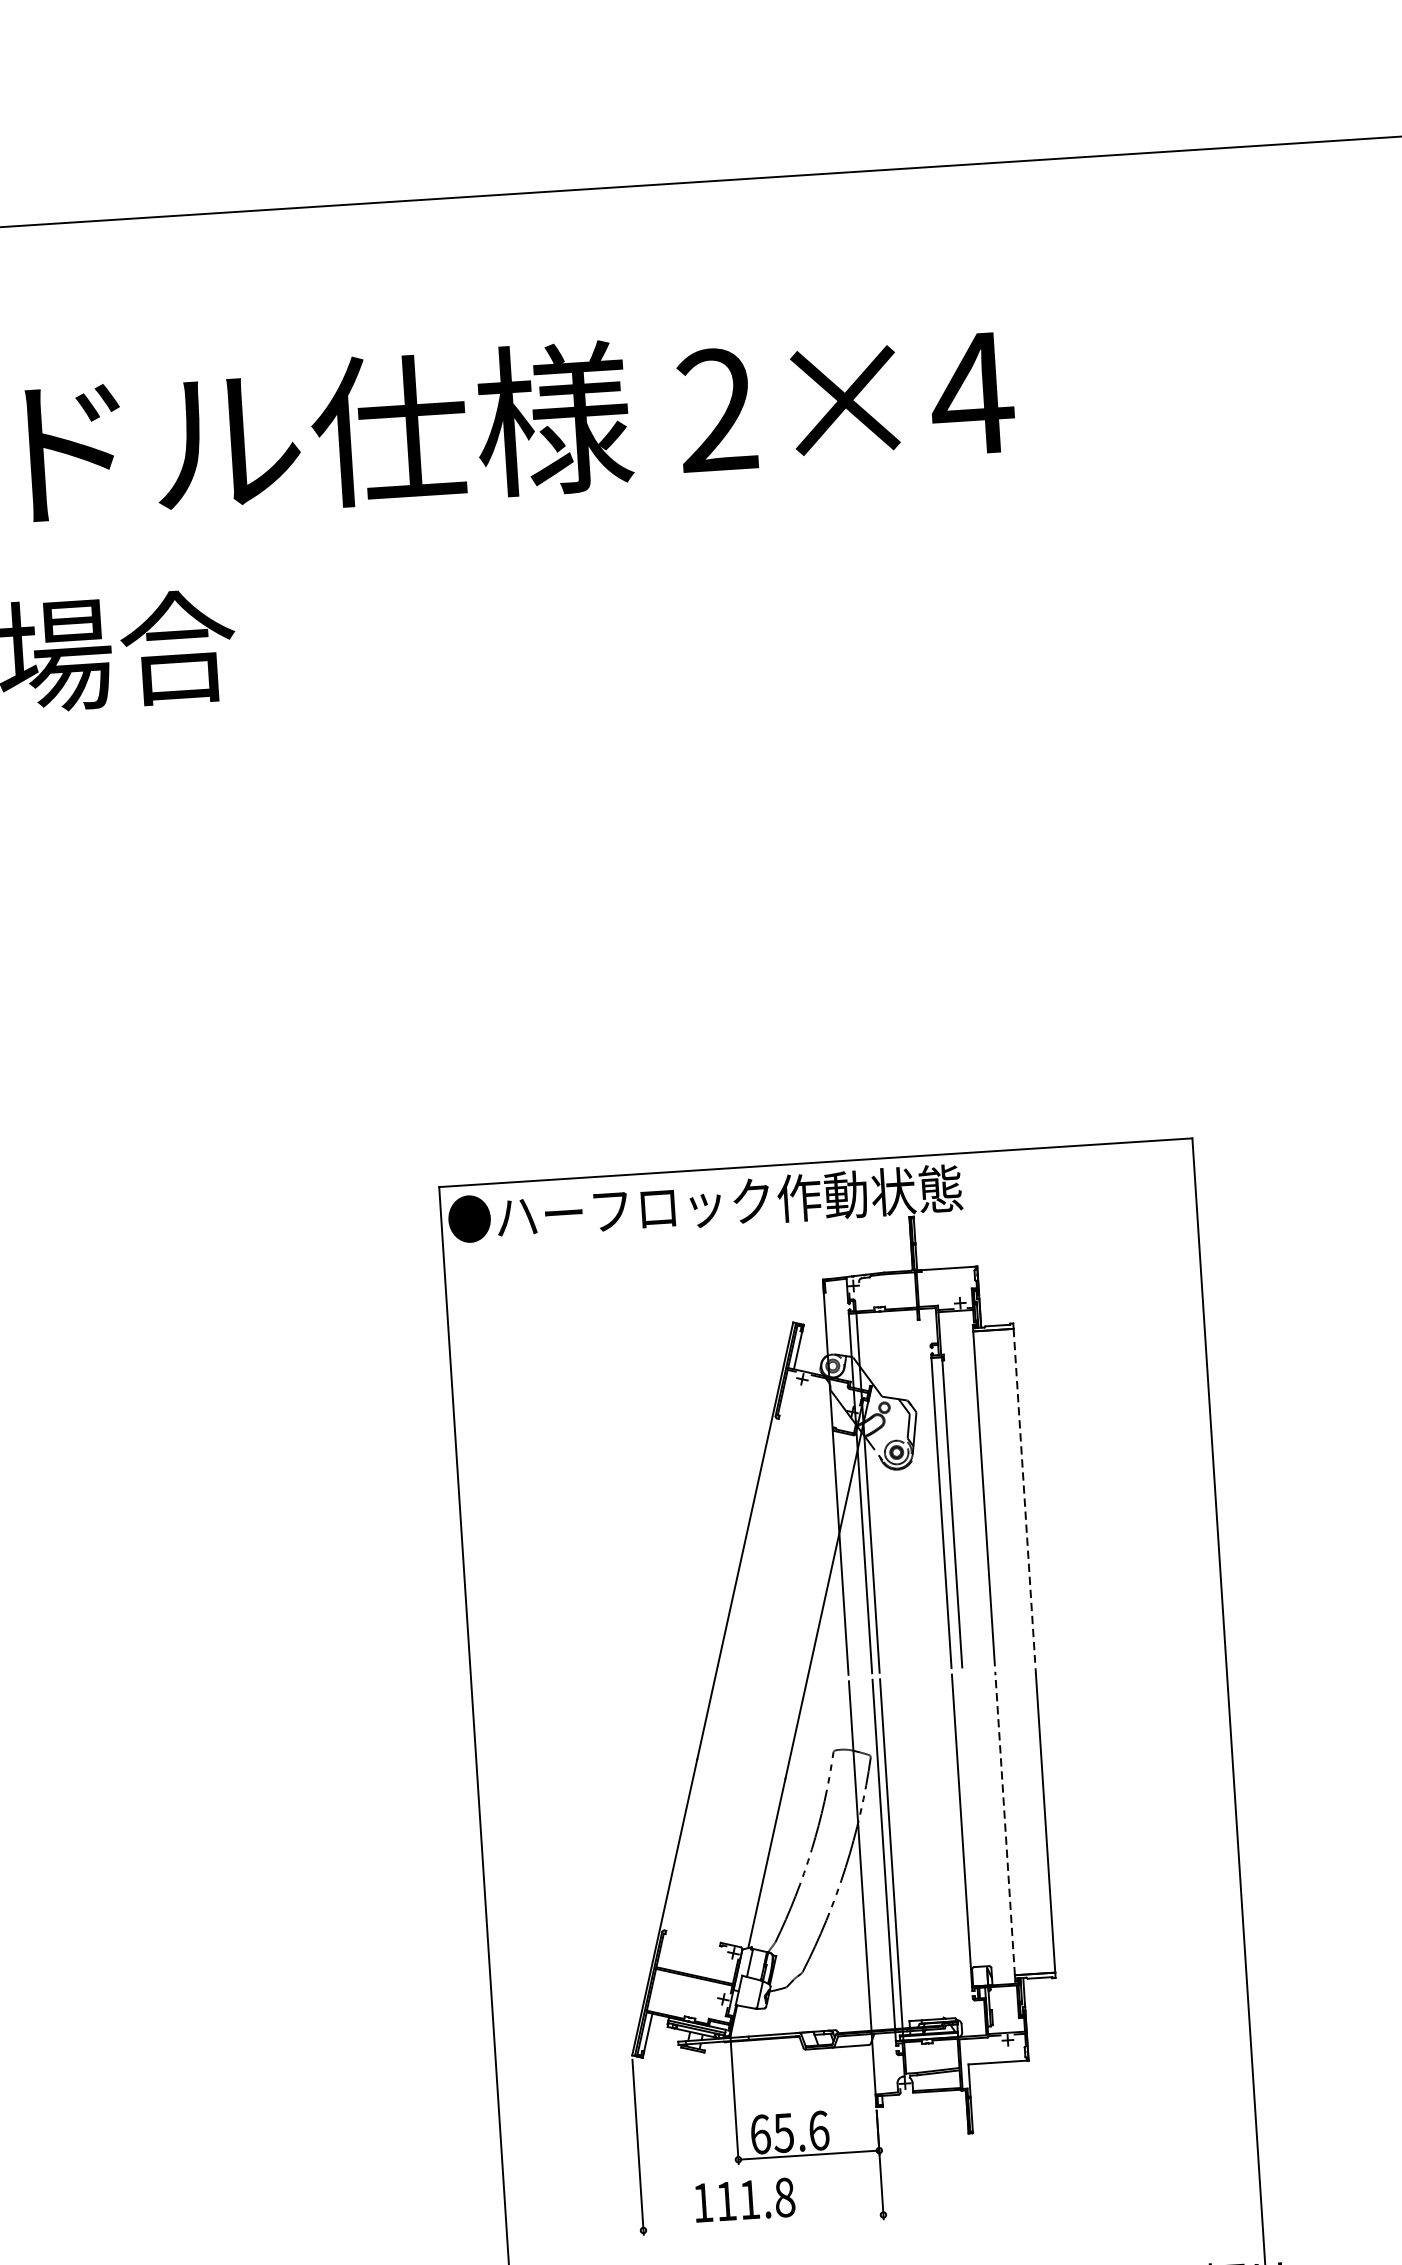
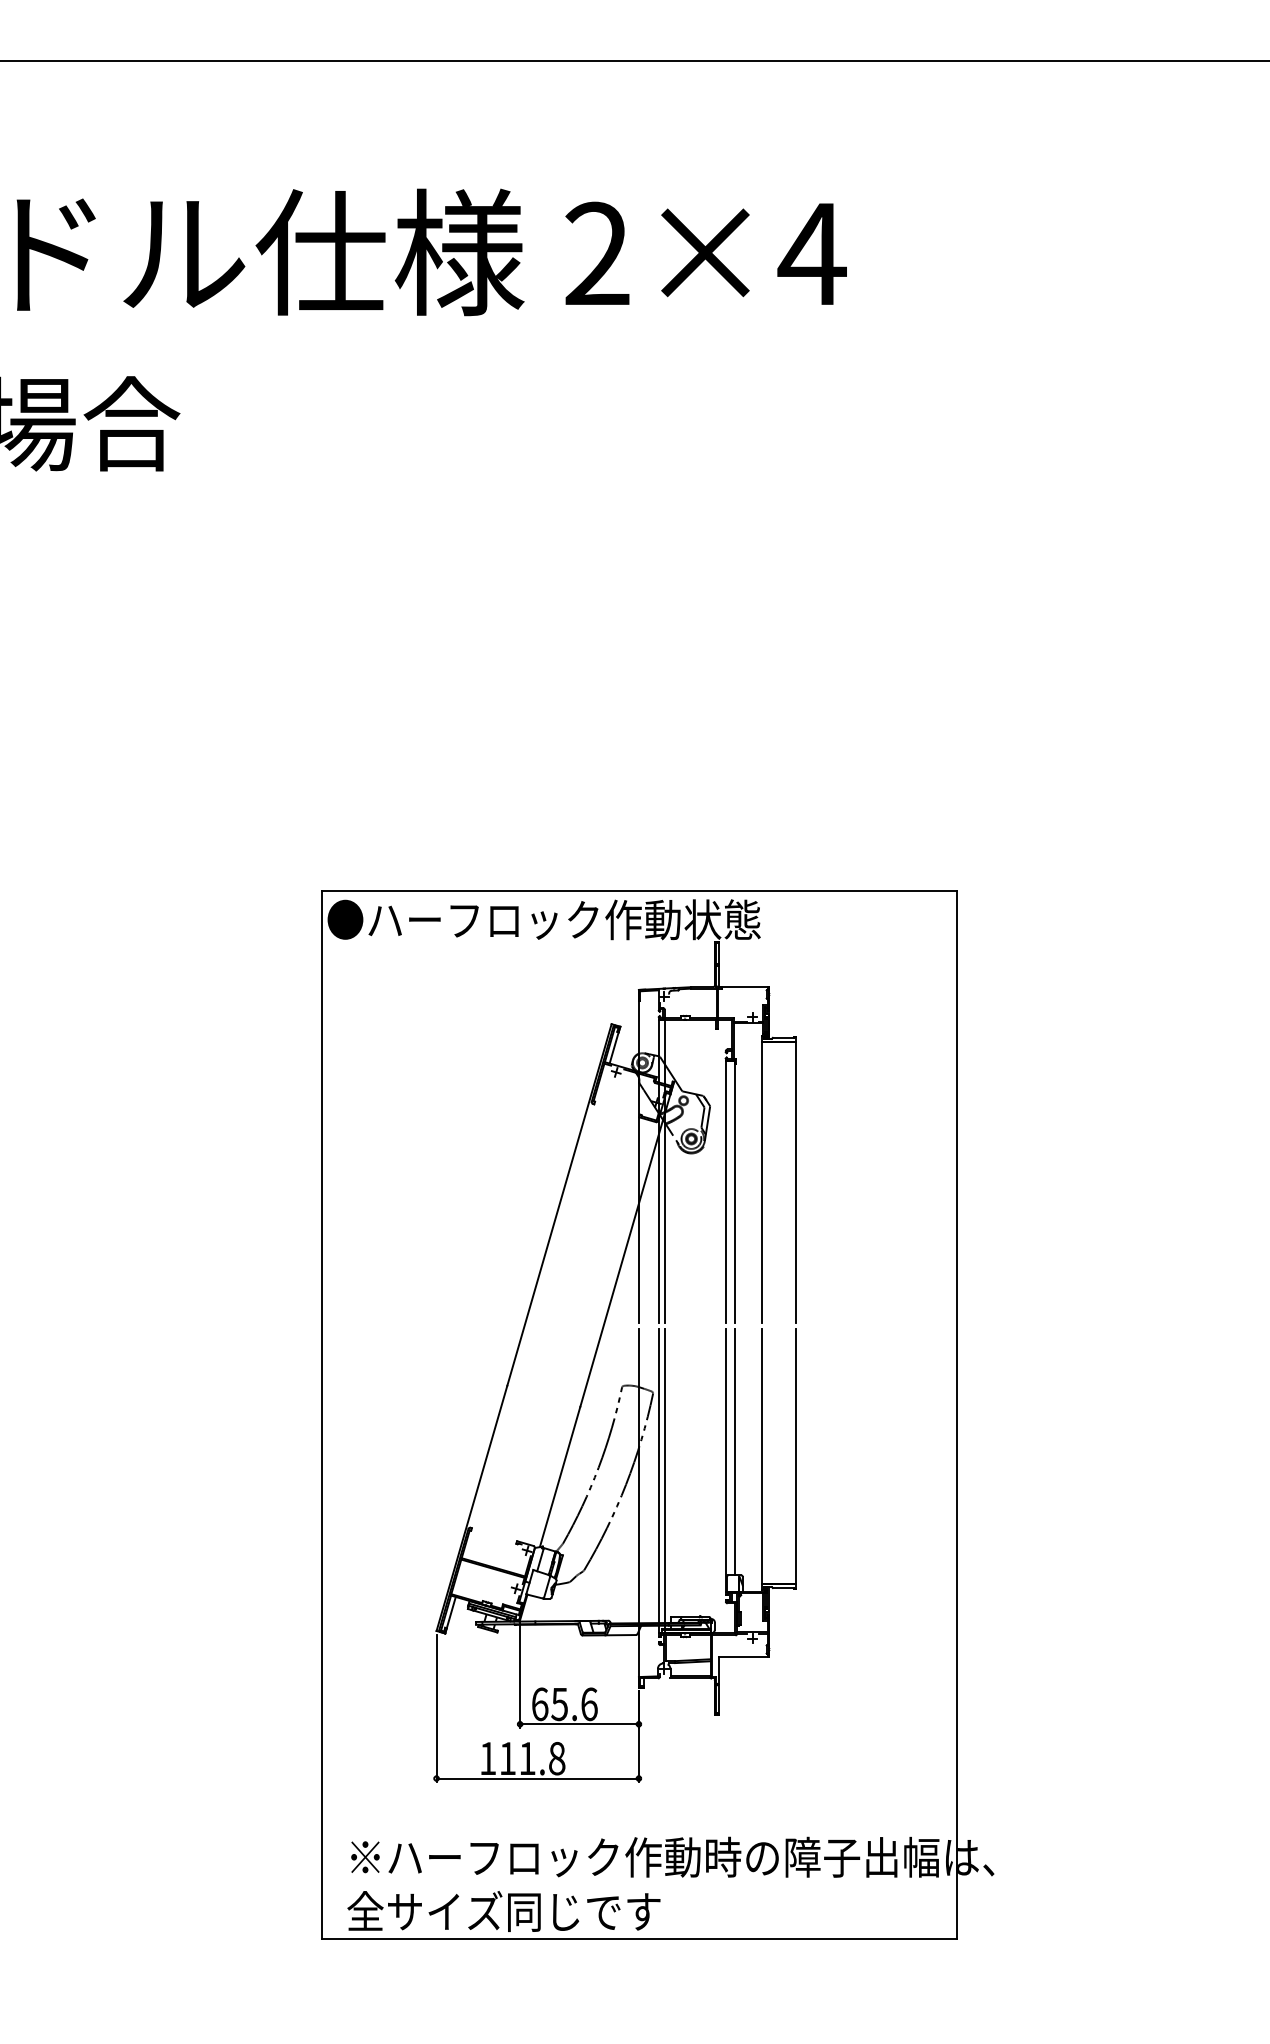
line: (1024, 1496) -> (796, 1182), dashed -> solid
line: (971, 1819) -> (734, 1451), added
line: (1005, 1823) -> (762, 1456), dashed -> solid
line: (763, 2222) -> (537, 1778), added

